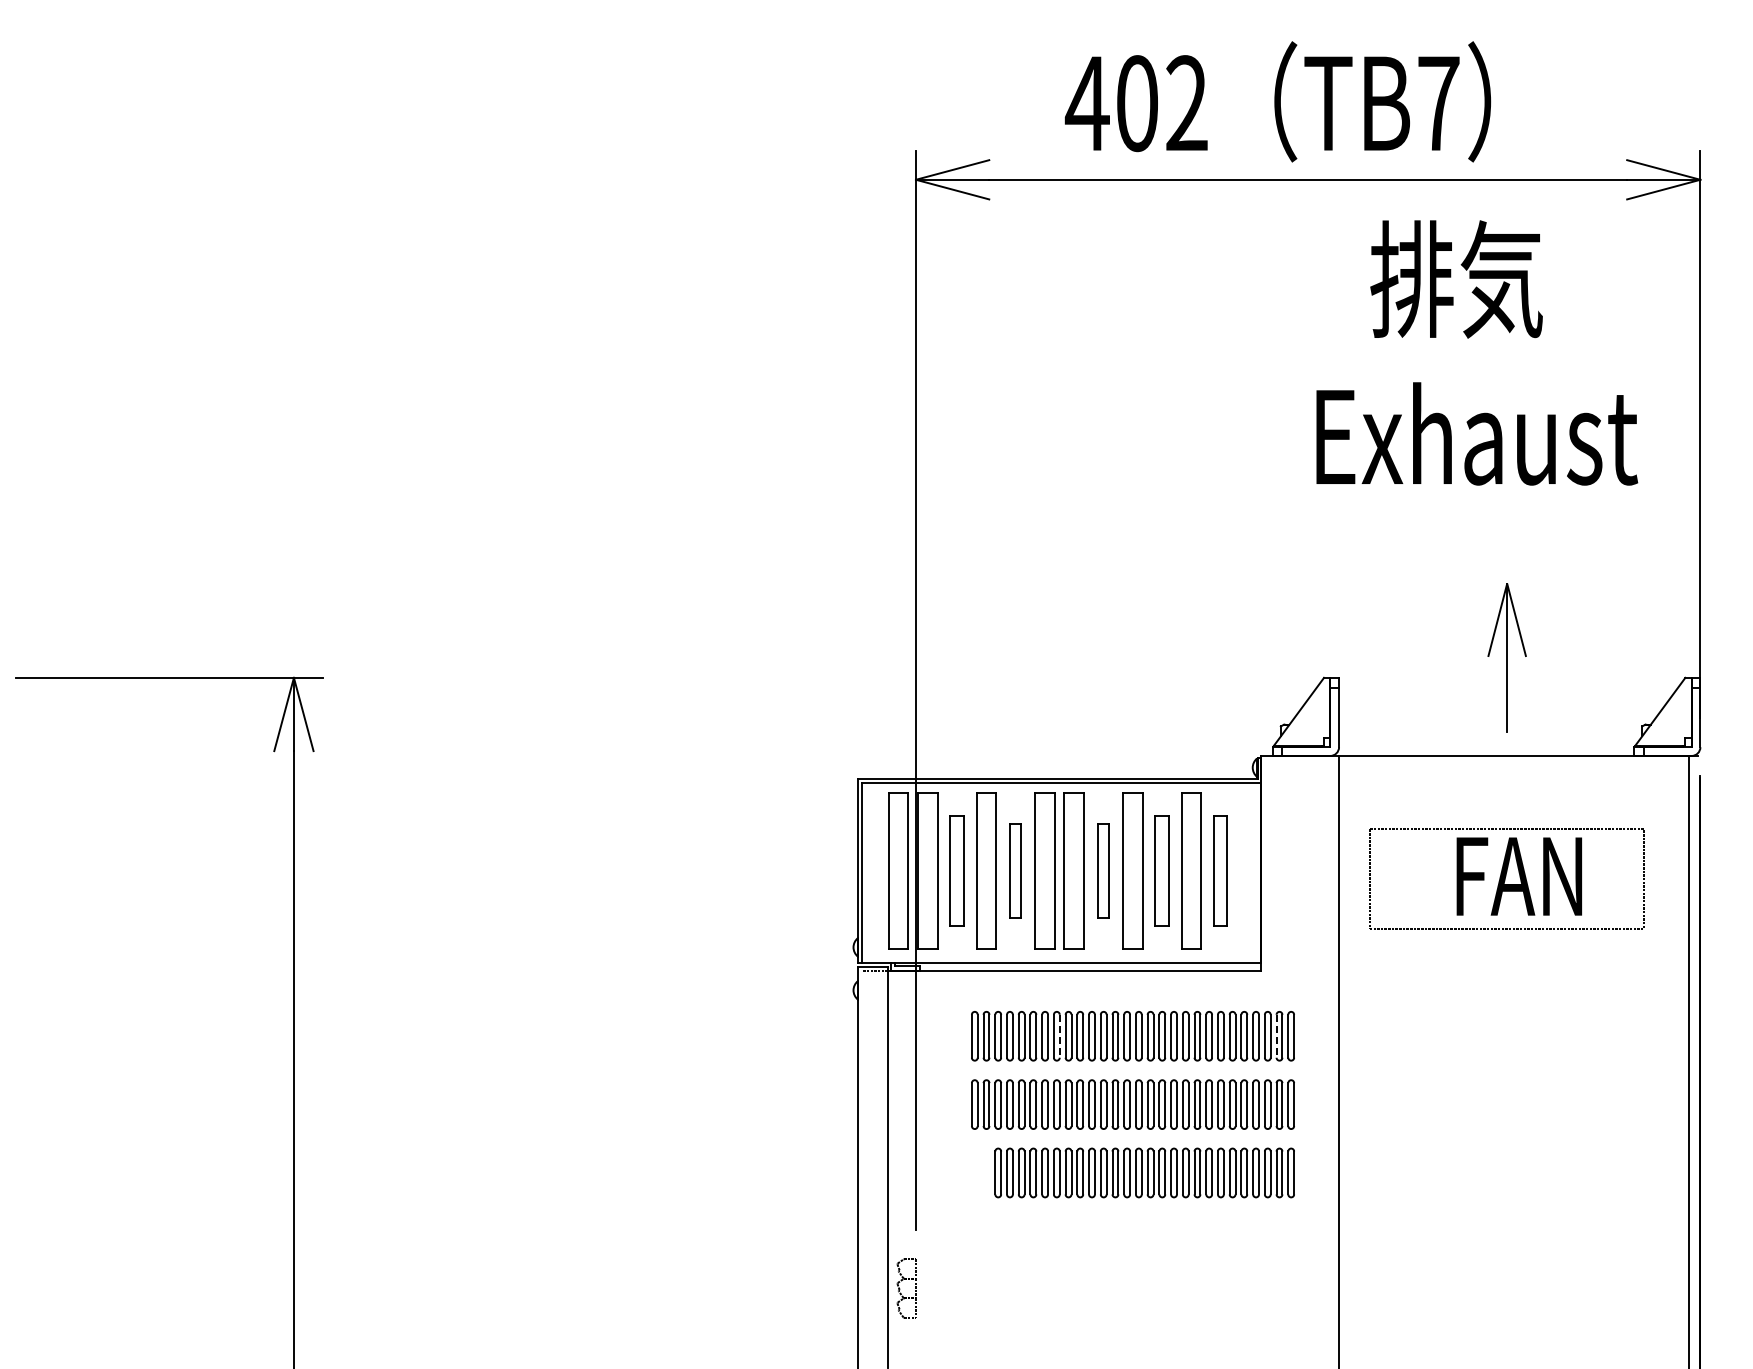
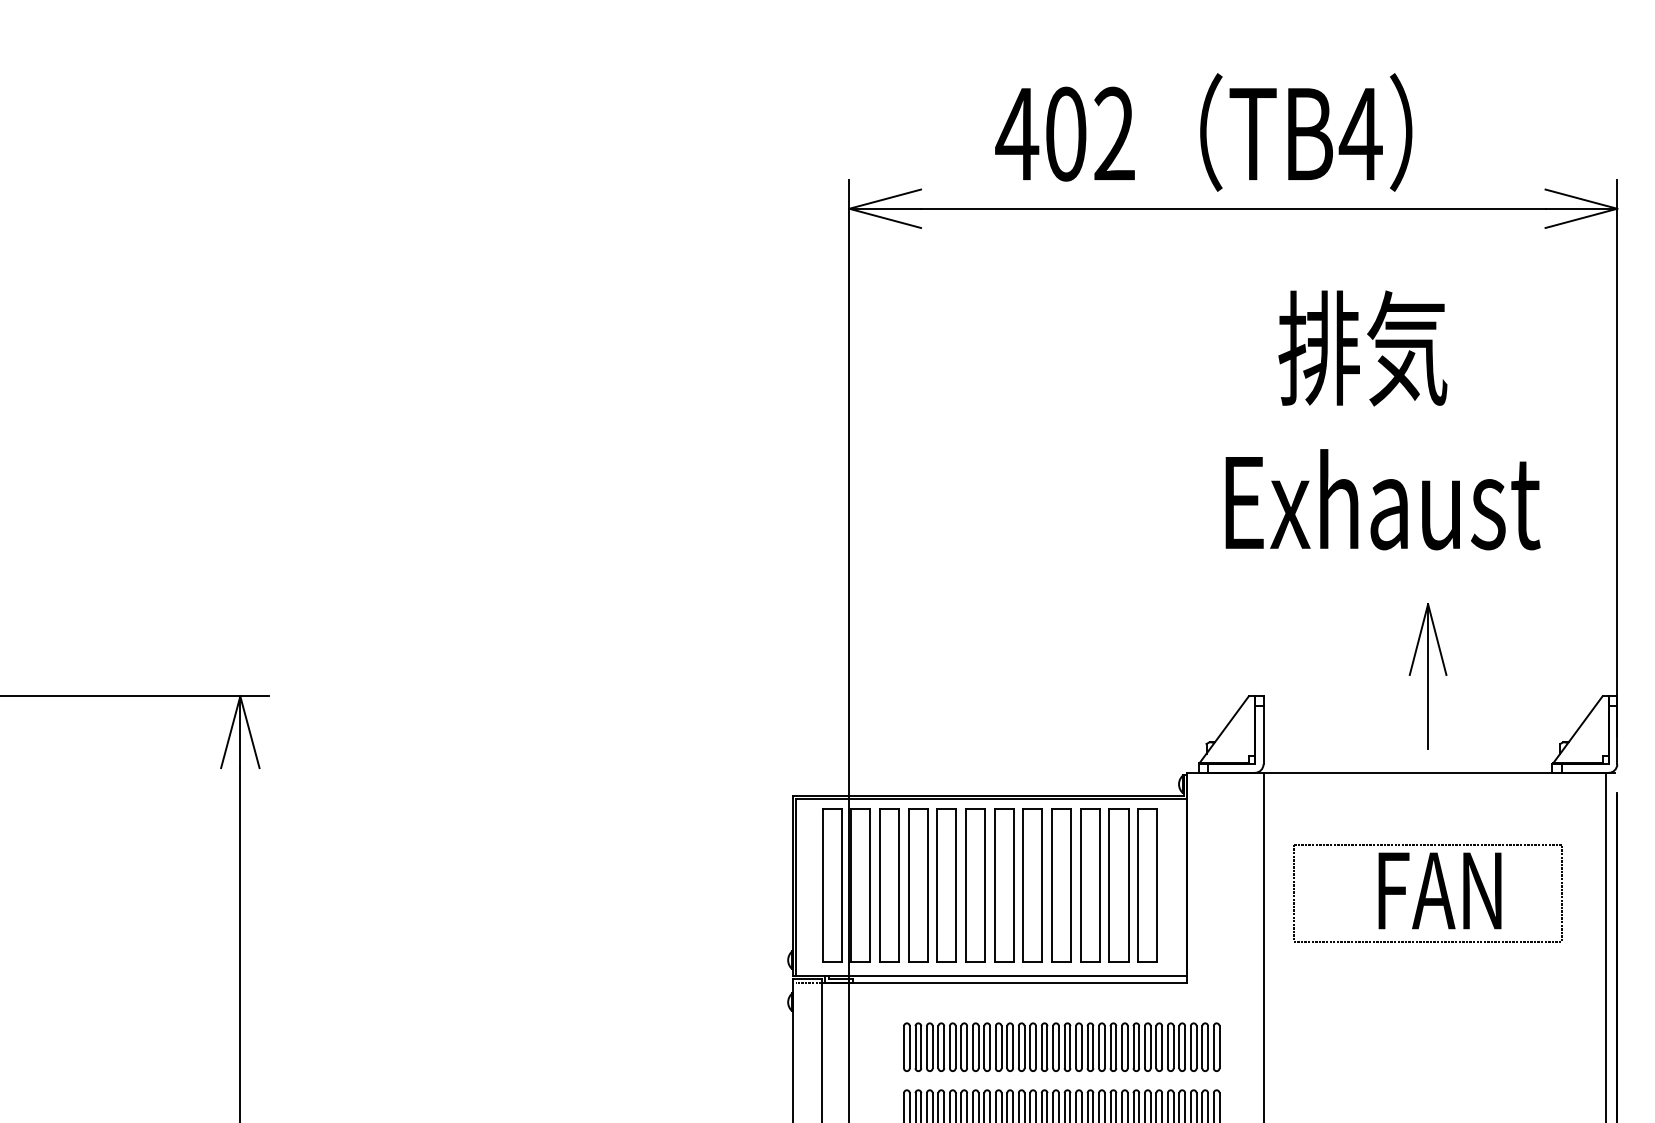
text: (1438, 103) -> (1360, 134), TB7 -> TB4
text: (1477, 352) -> (1383, 419), moved
part: (956, 870) -> (888, 884), size x1.43
part: (1015, 870) -> (946, 884), size x1.67
part: (1103, 870) -> (1032, 884), size x1.67
part: (1161, 870) -> (1089, 884), size x1.43
part: (1220, 870) -> (1147, 884), size x1.43
line: (1059, 1036) -> (989, 1047), dashed -> solid
line: (1276, 1036) -> (1202, 1047), dashed -> solid

